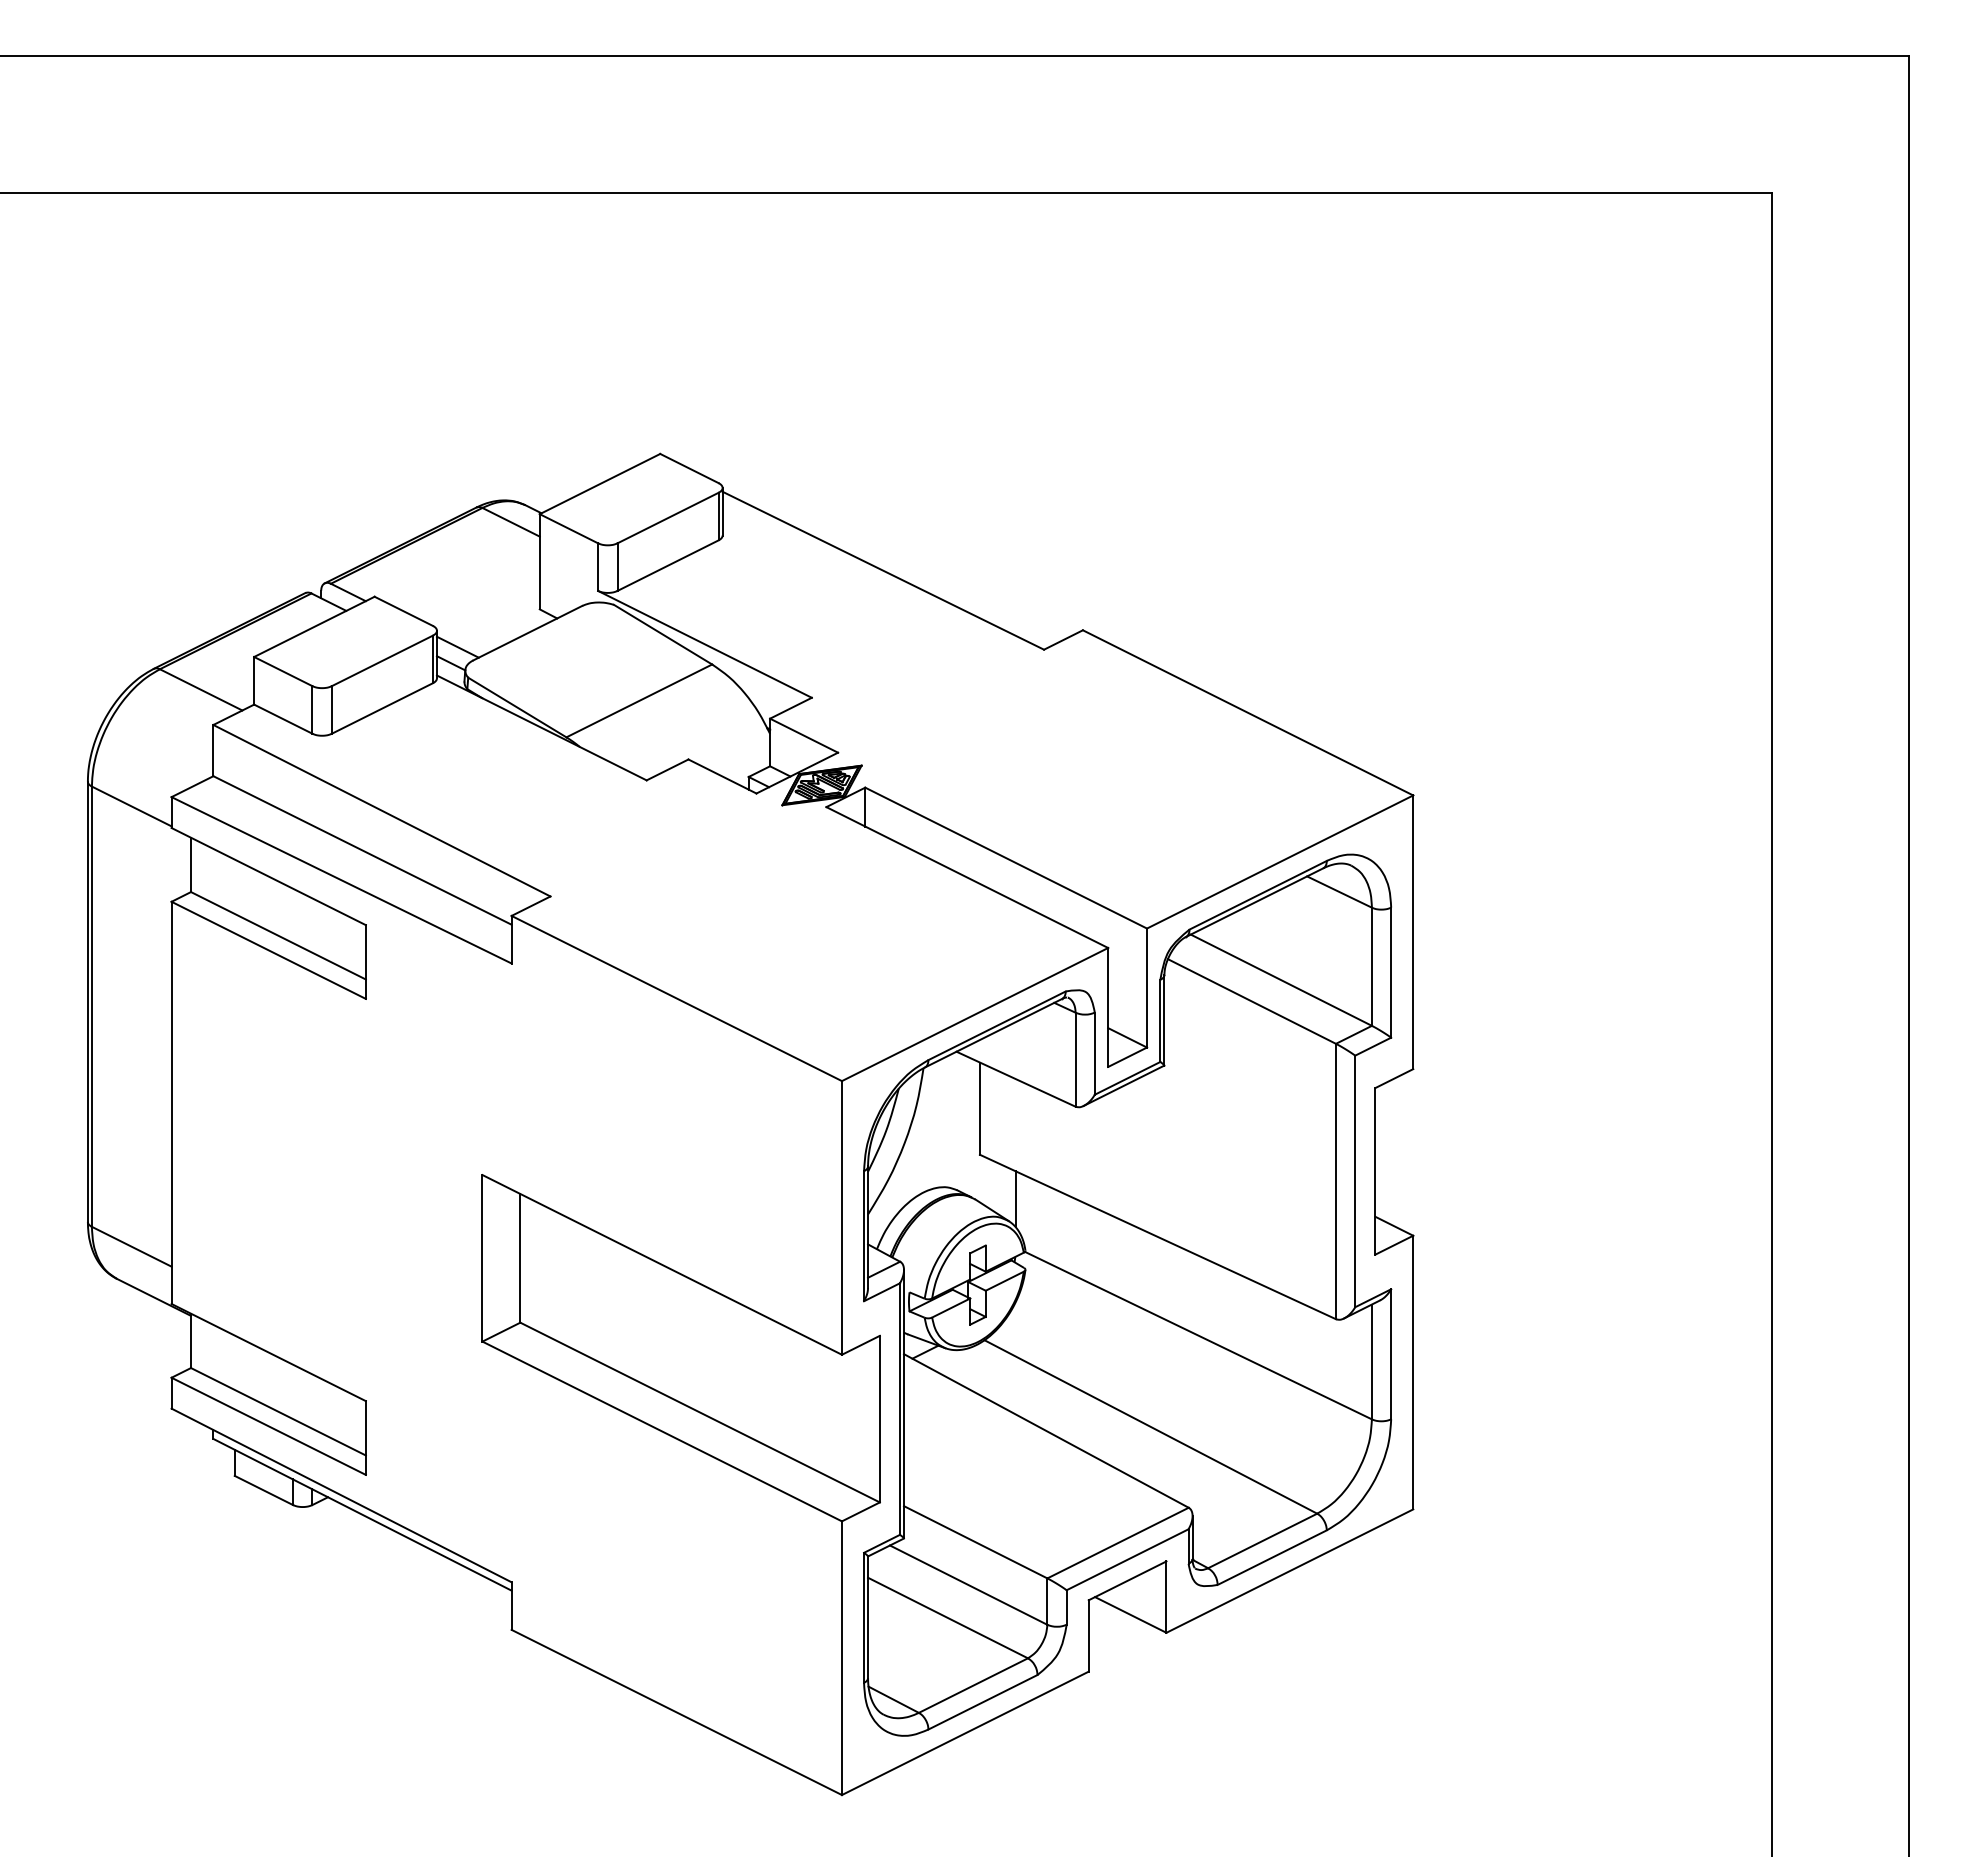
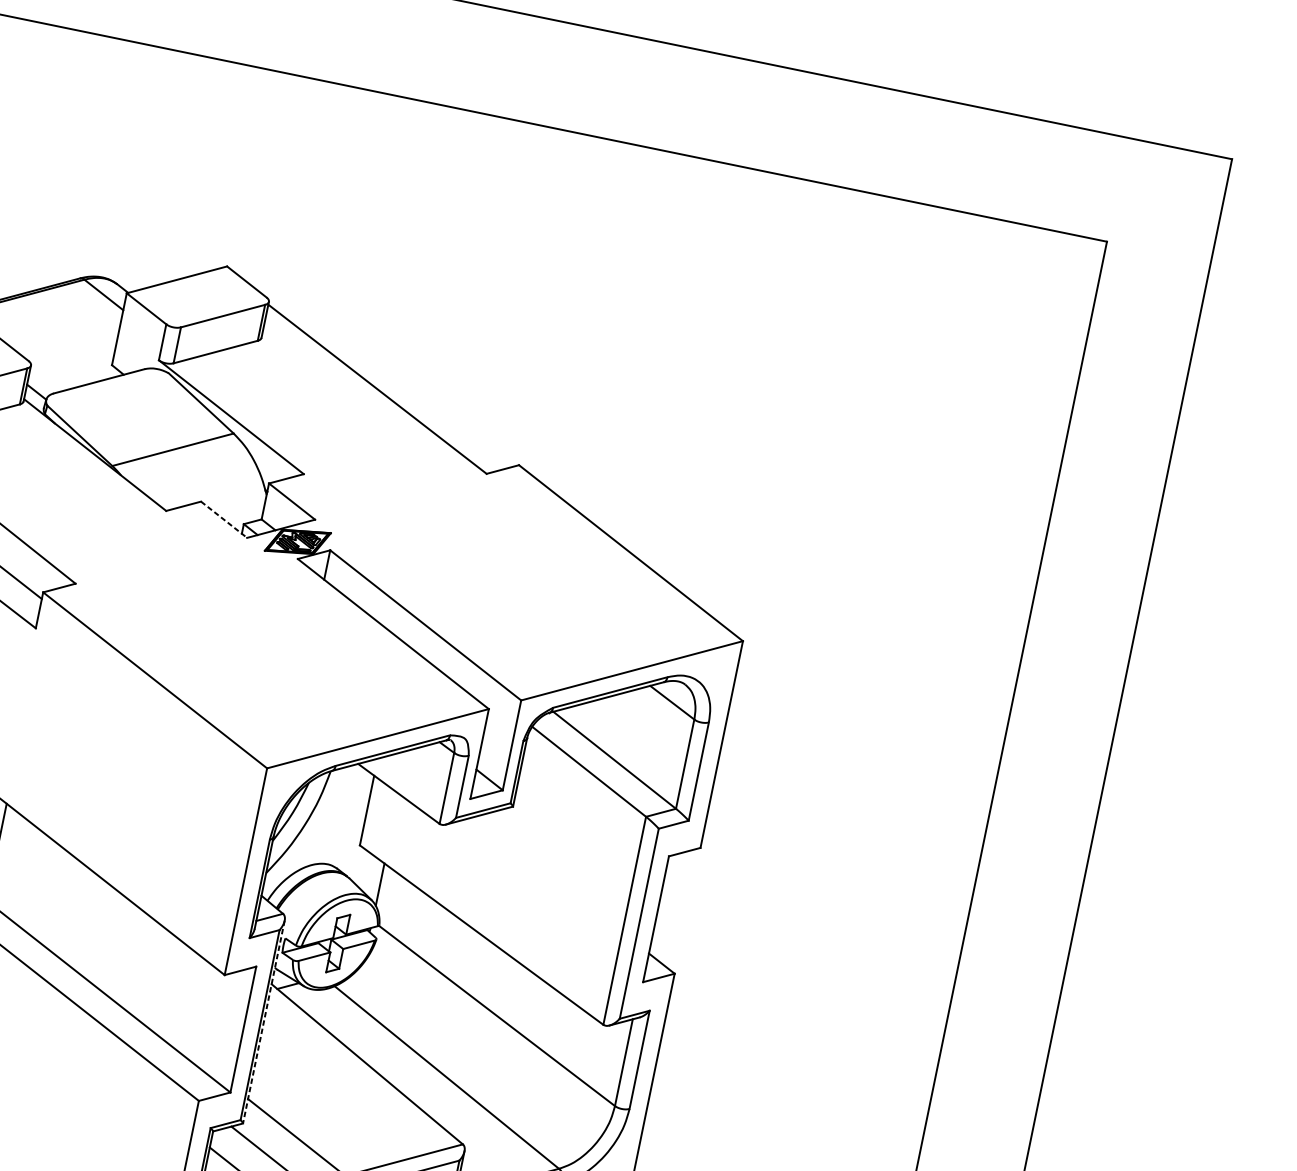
line: (457, 646) -> (44, 380), removed
line: (722, 776) -> (224, 519), solid -> dashed
line: (904, 1404) -> (264, 1022), solid -> dashed

